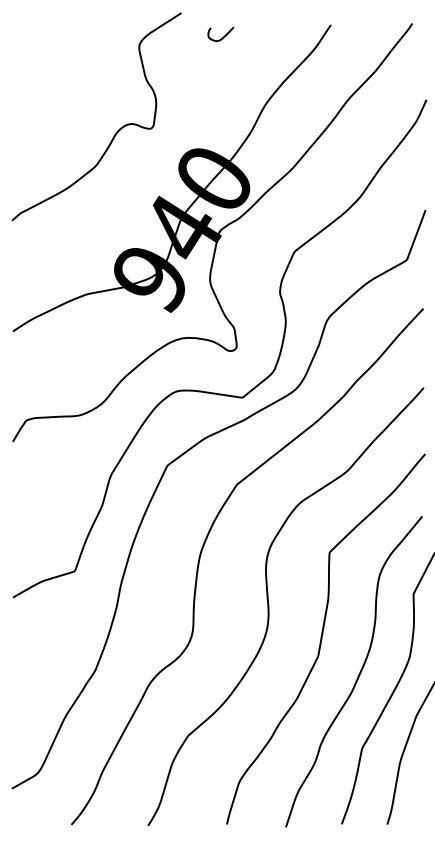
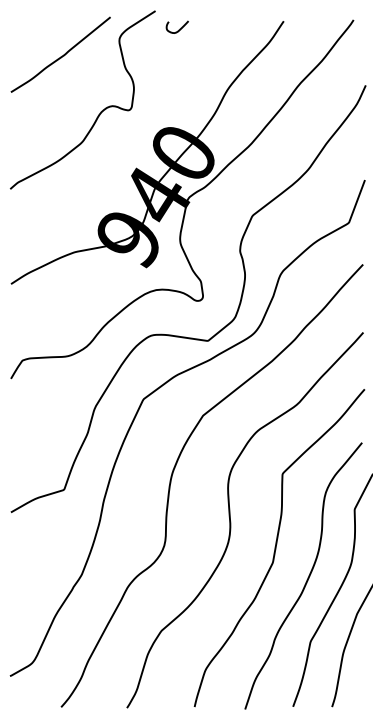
curve: (223, 35) -> (179, 28), moved
curve: (70, 66) -> (60, 56), added

